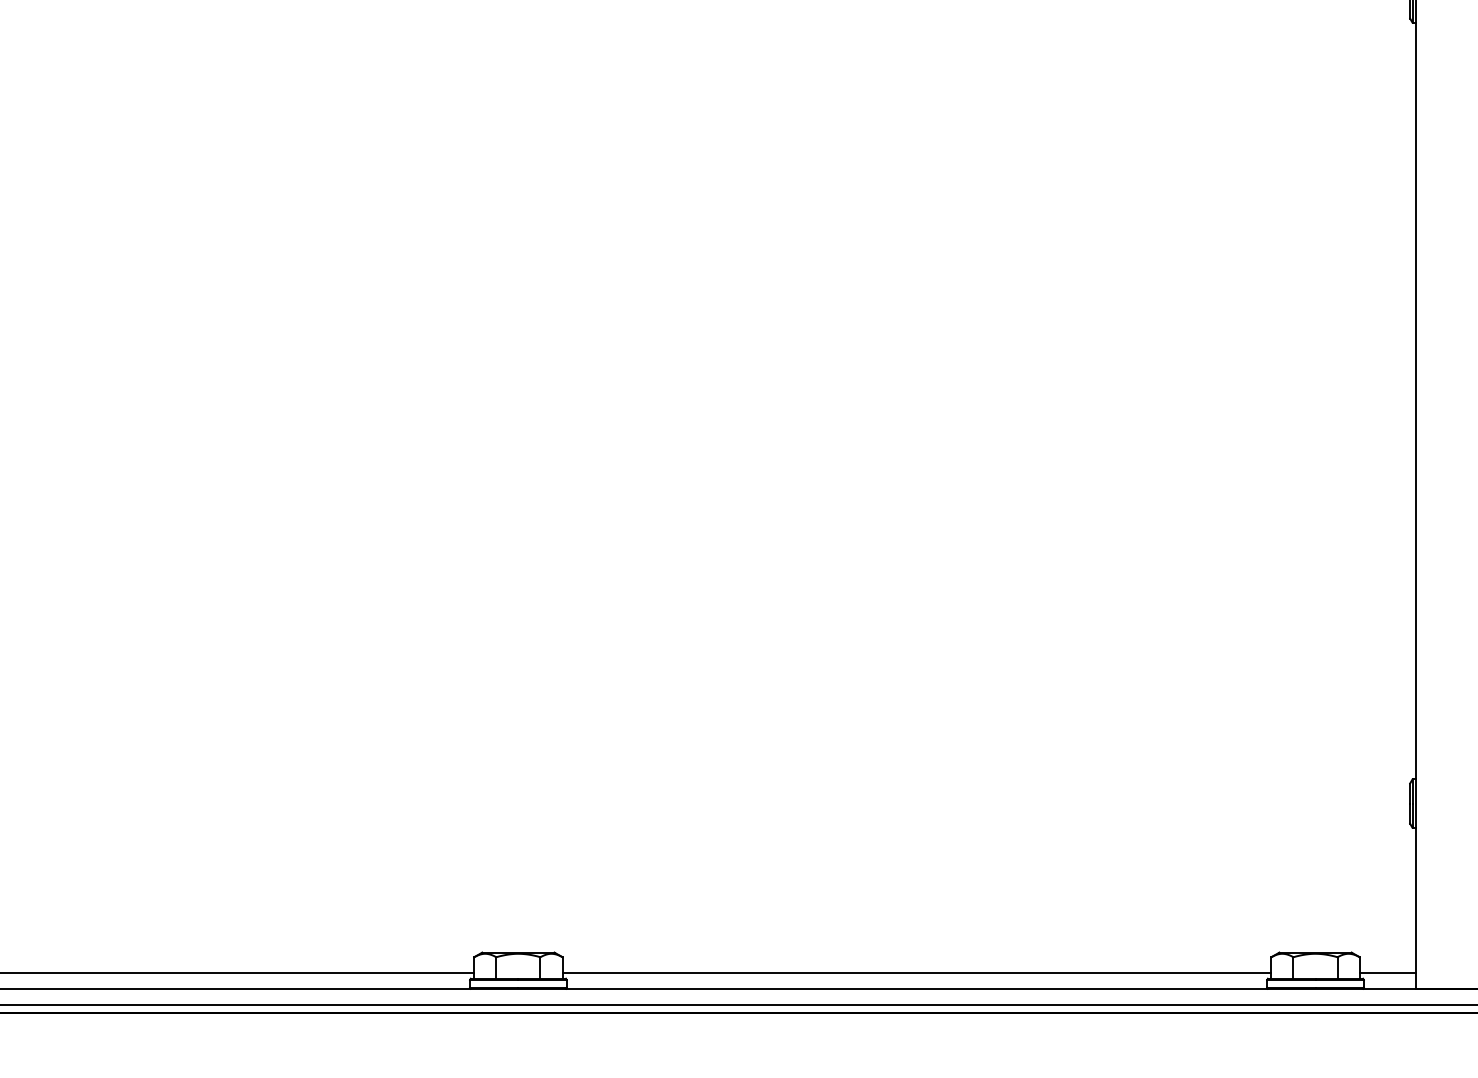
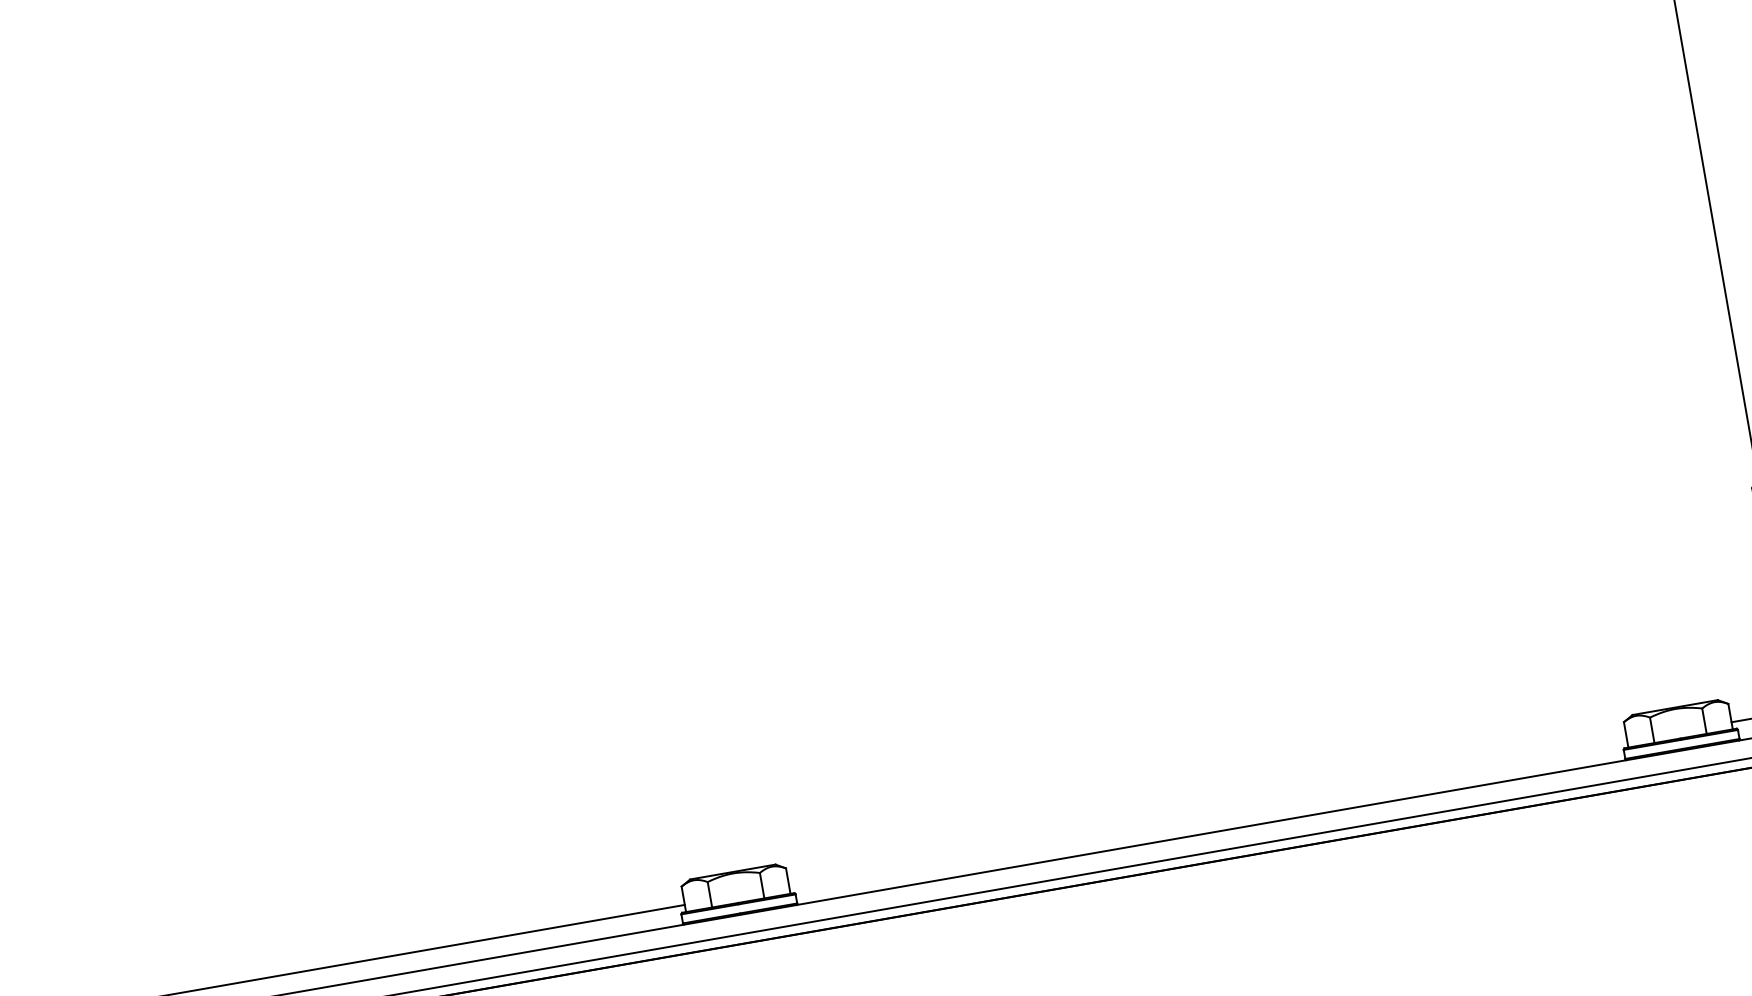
line: (916, 972) -> (1207, 813), removed

